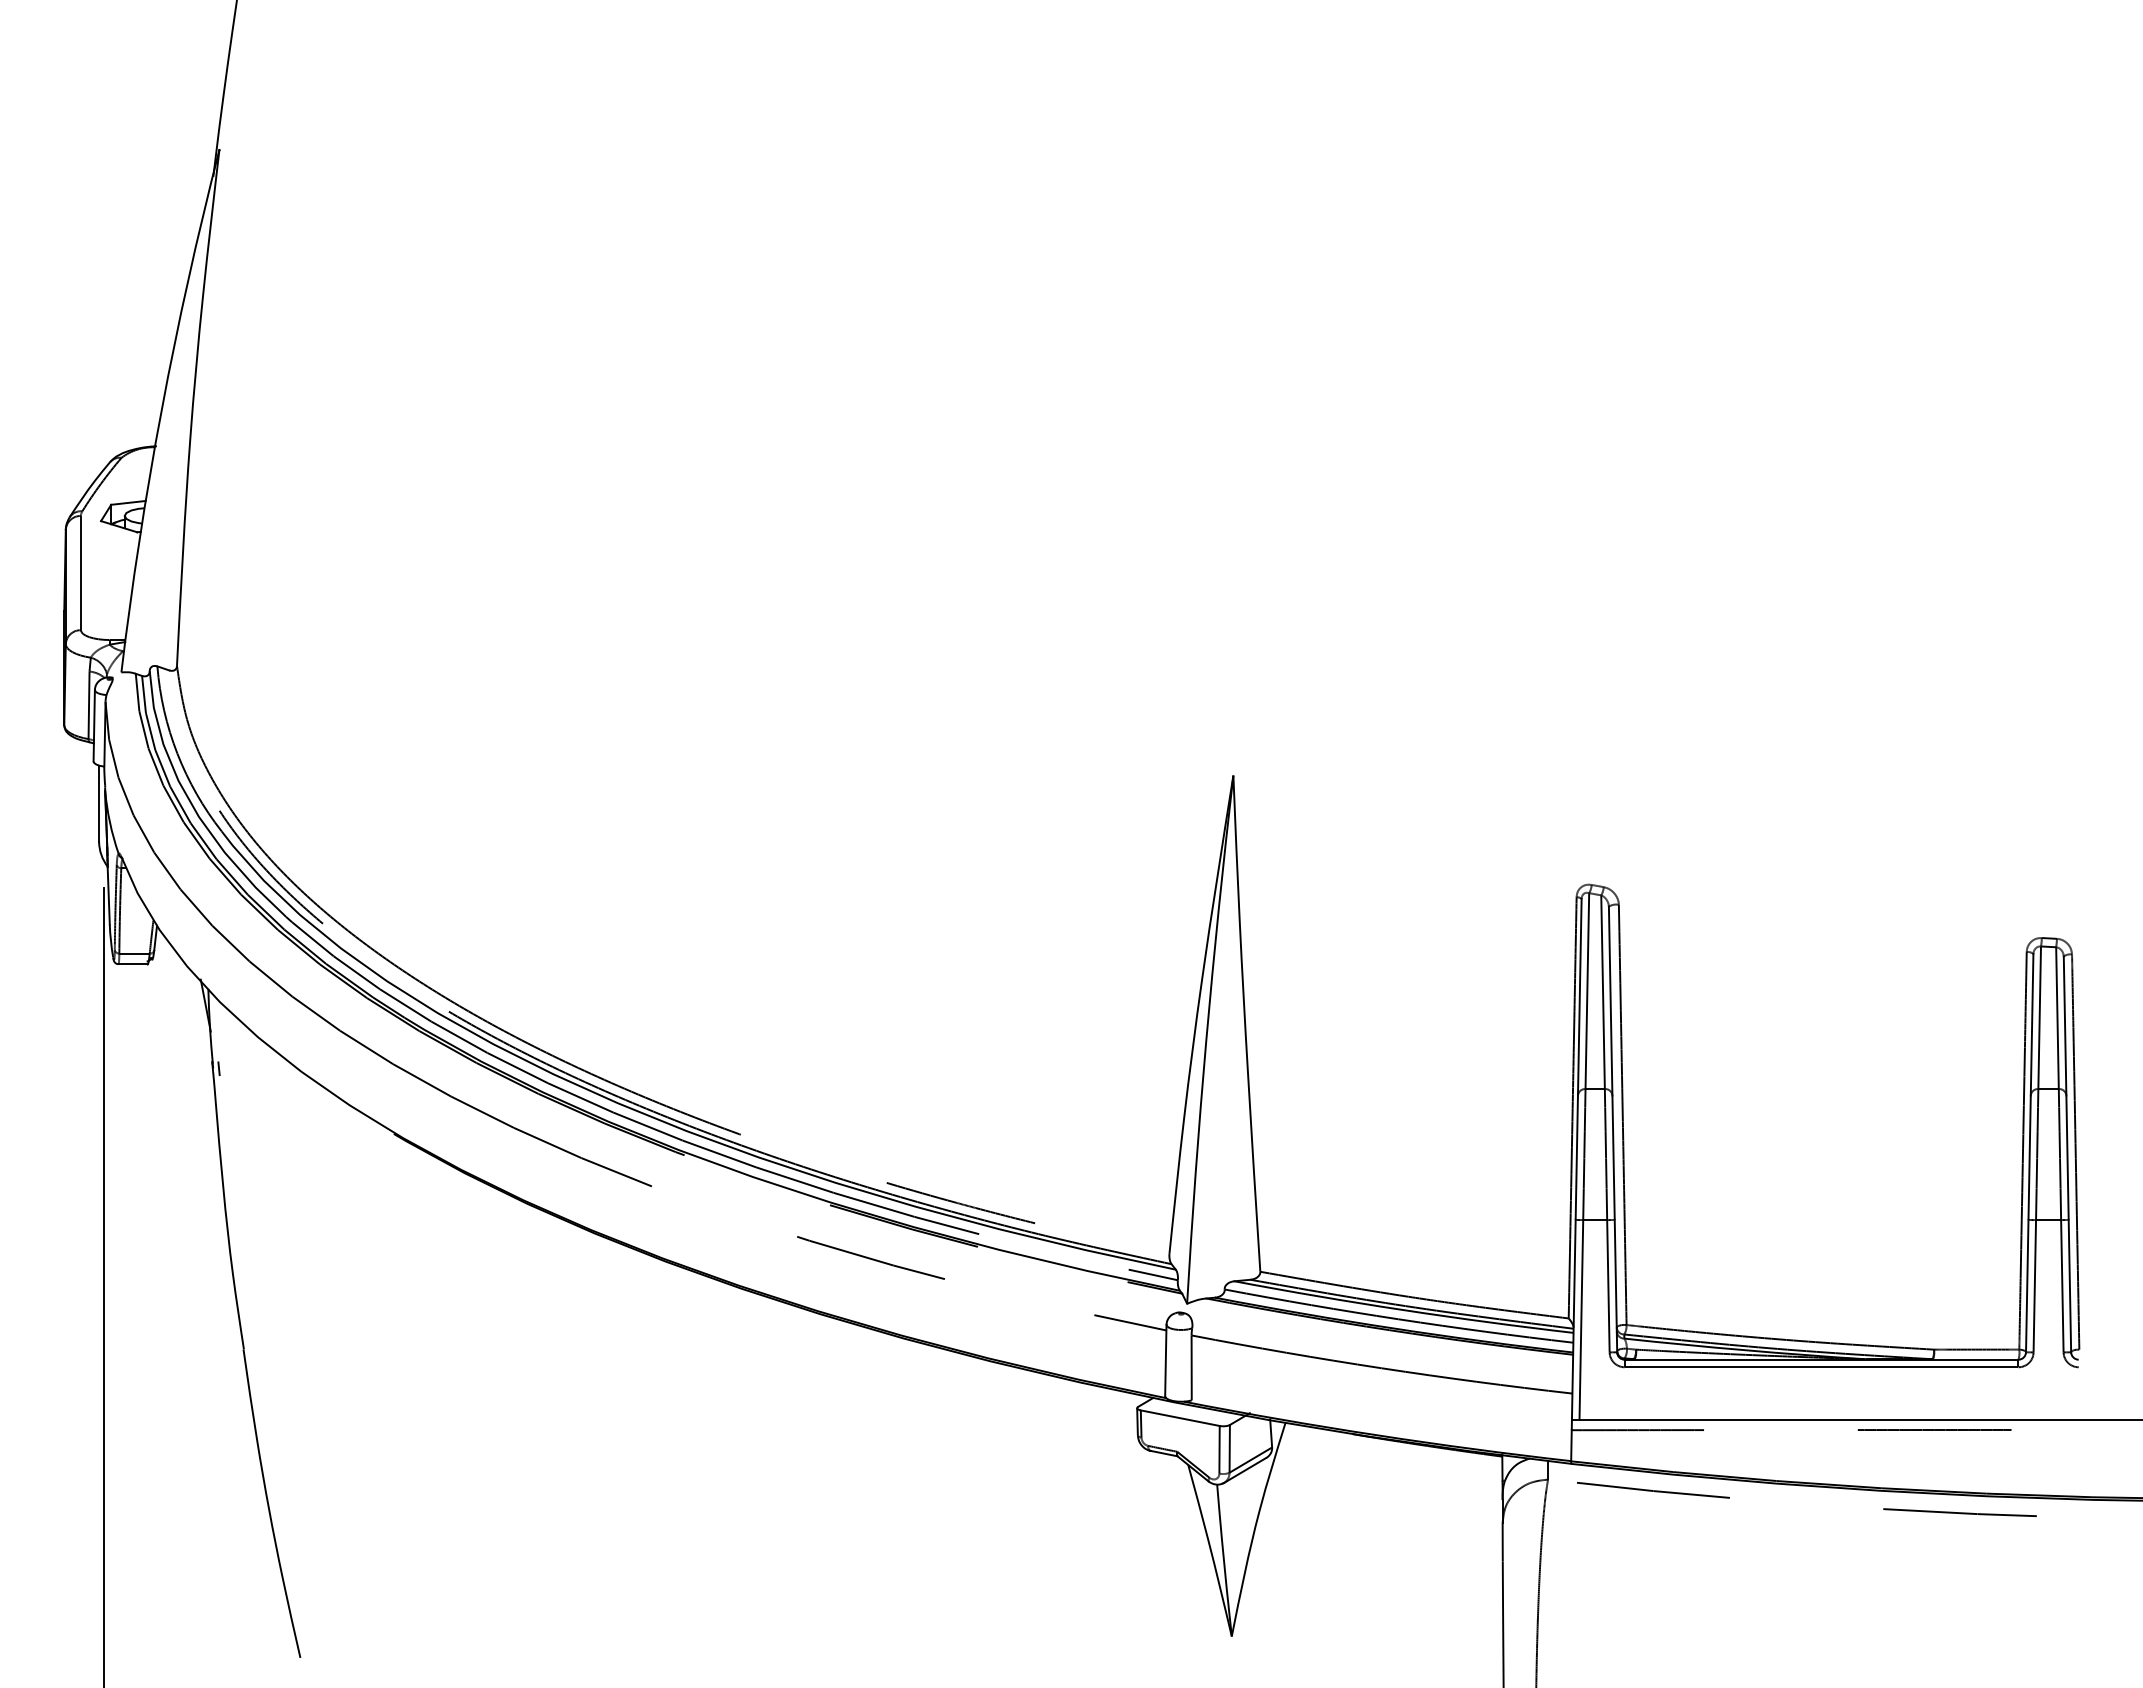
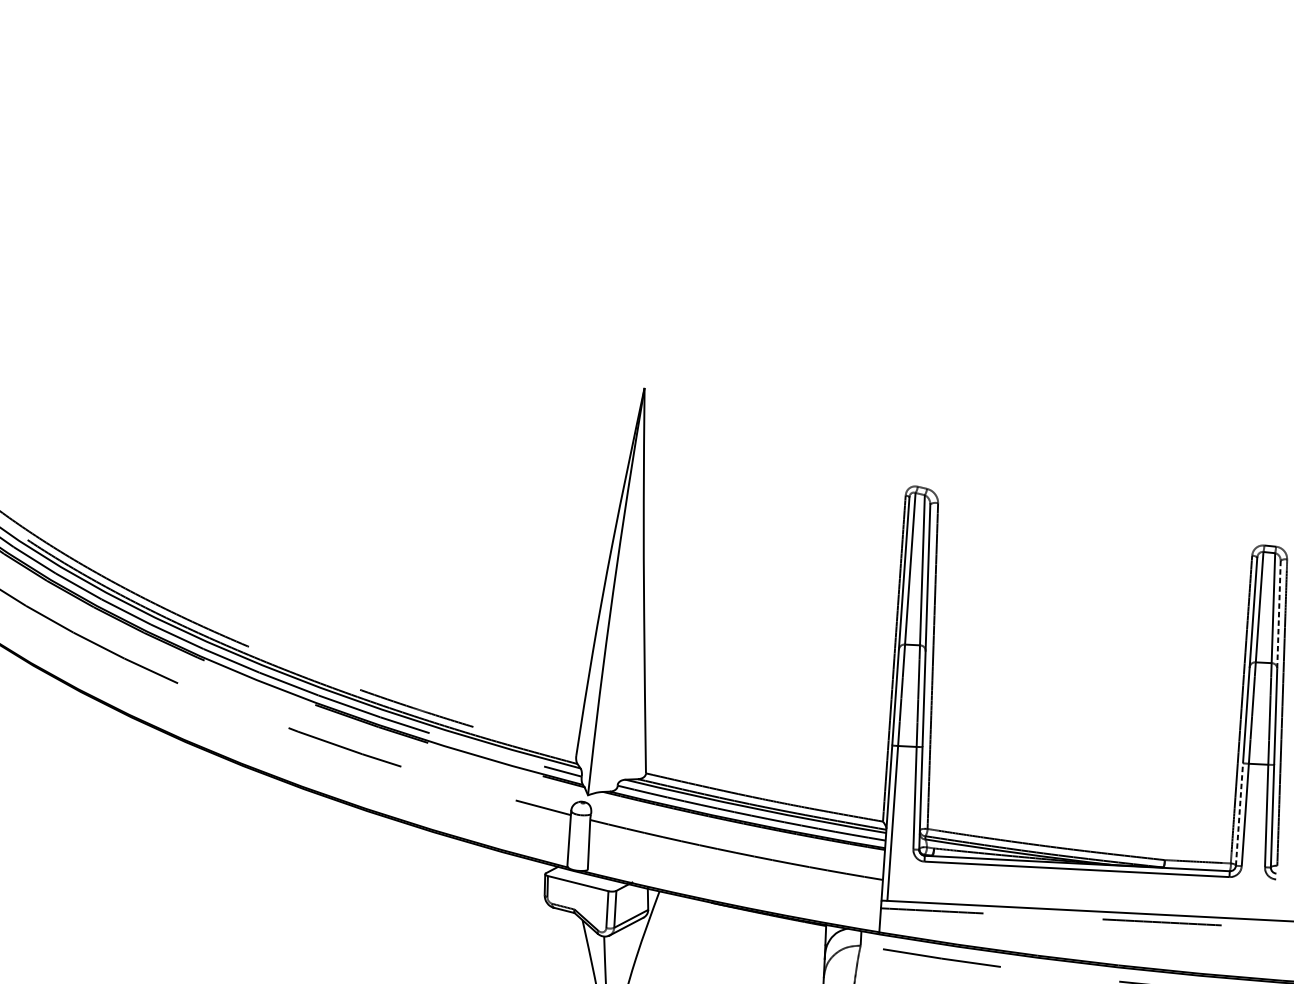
line: (2065, 1026) -> (1279, 614), solid -> dashed
line: (2027, 1285) -> (1239, 814), solid -> dashed

